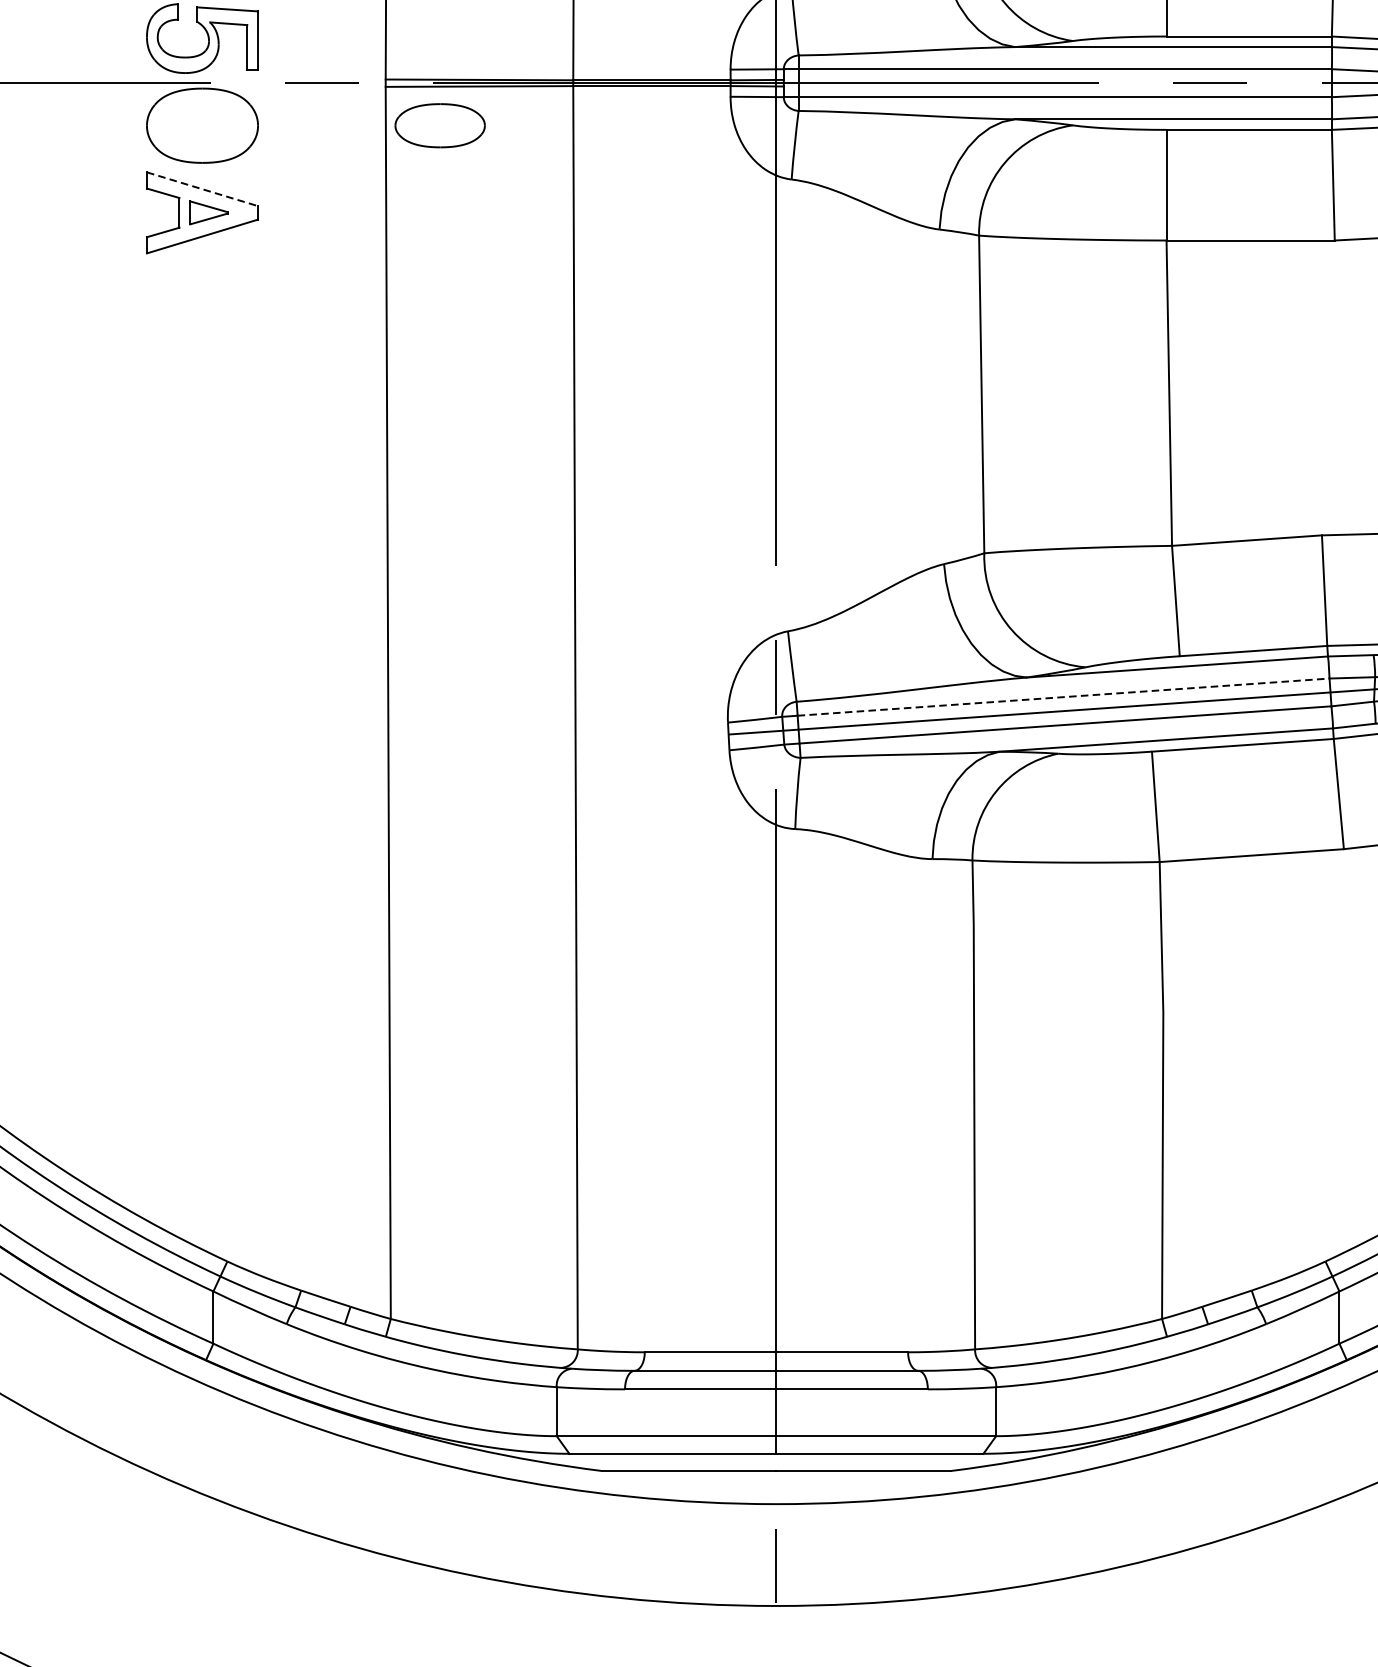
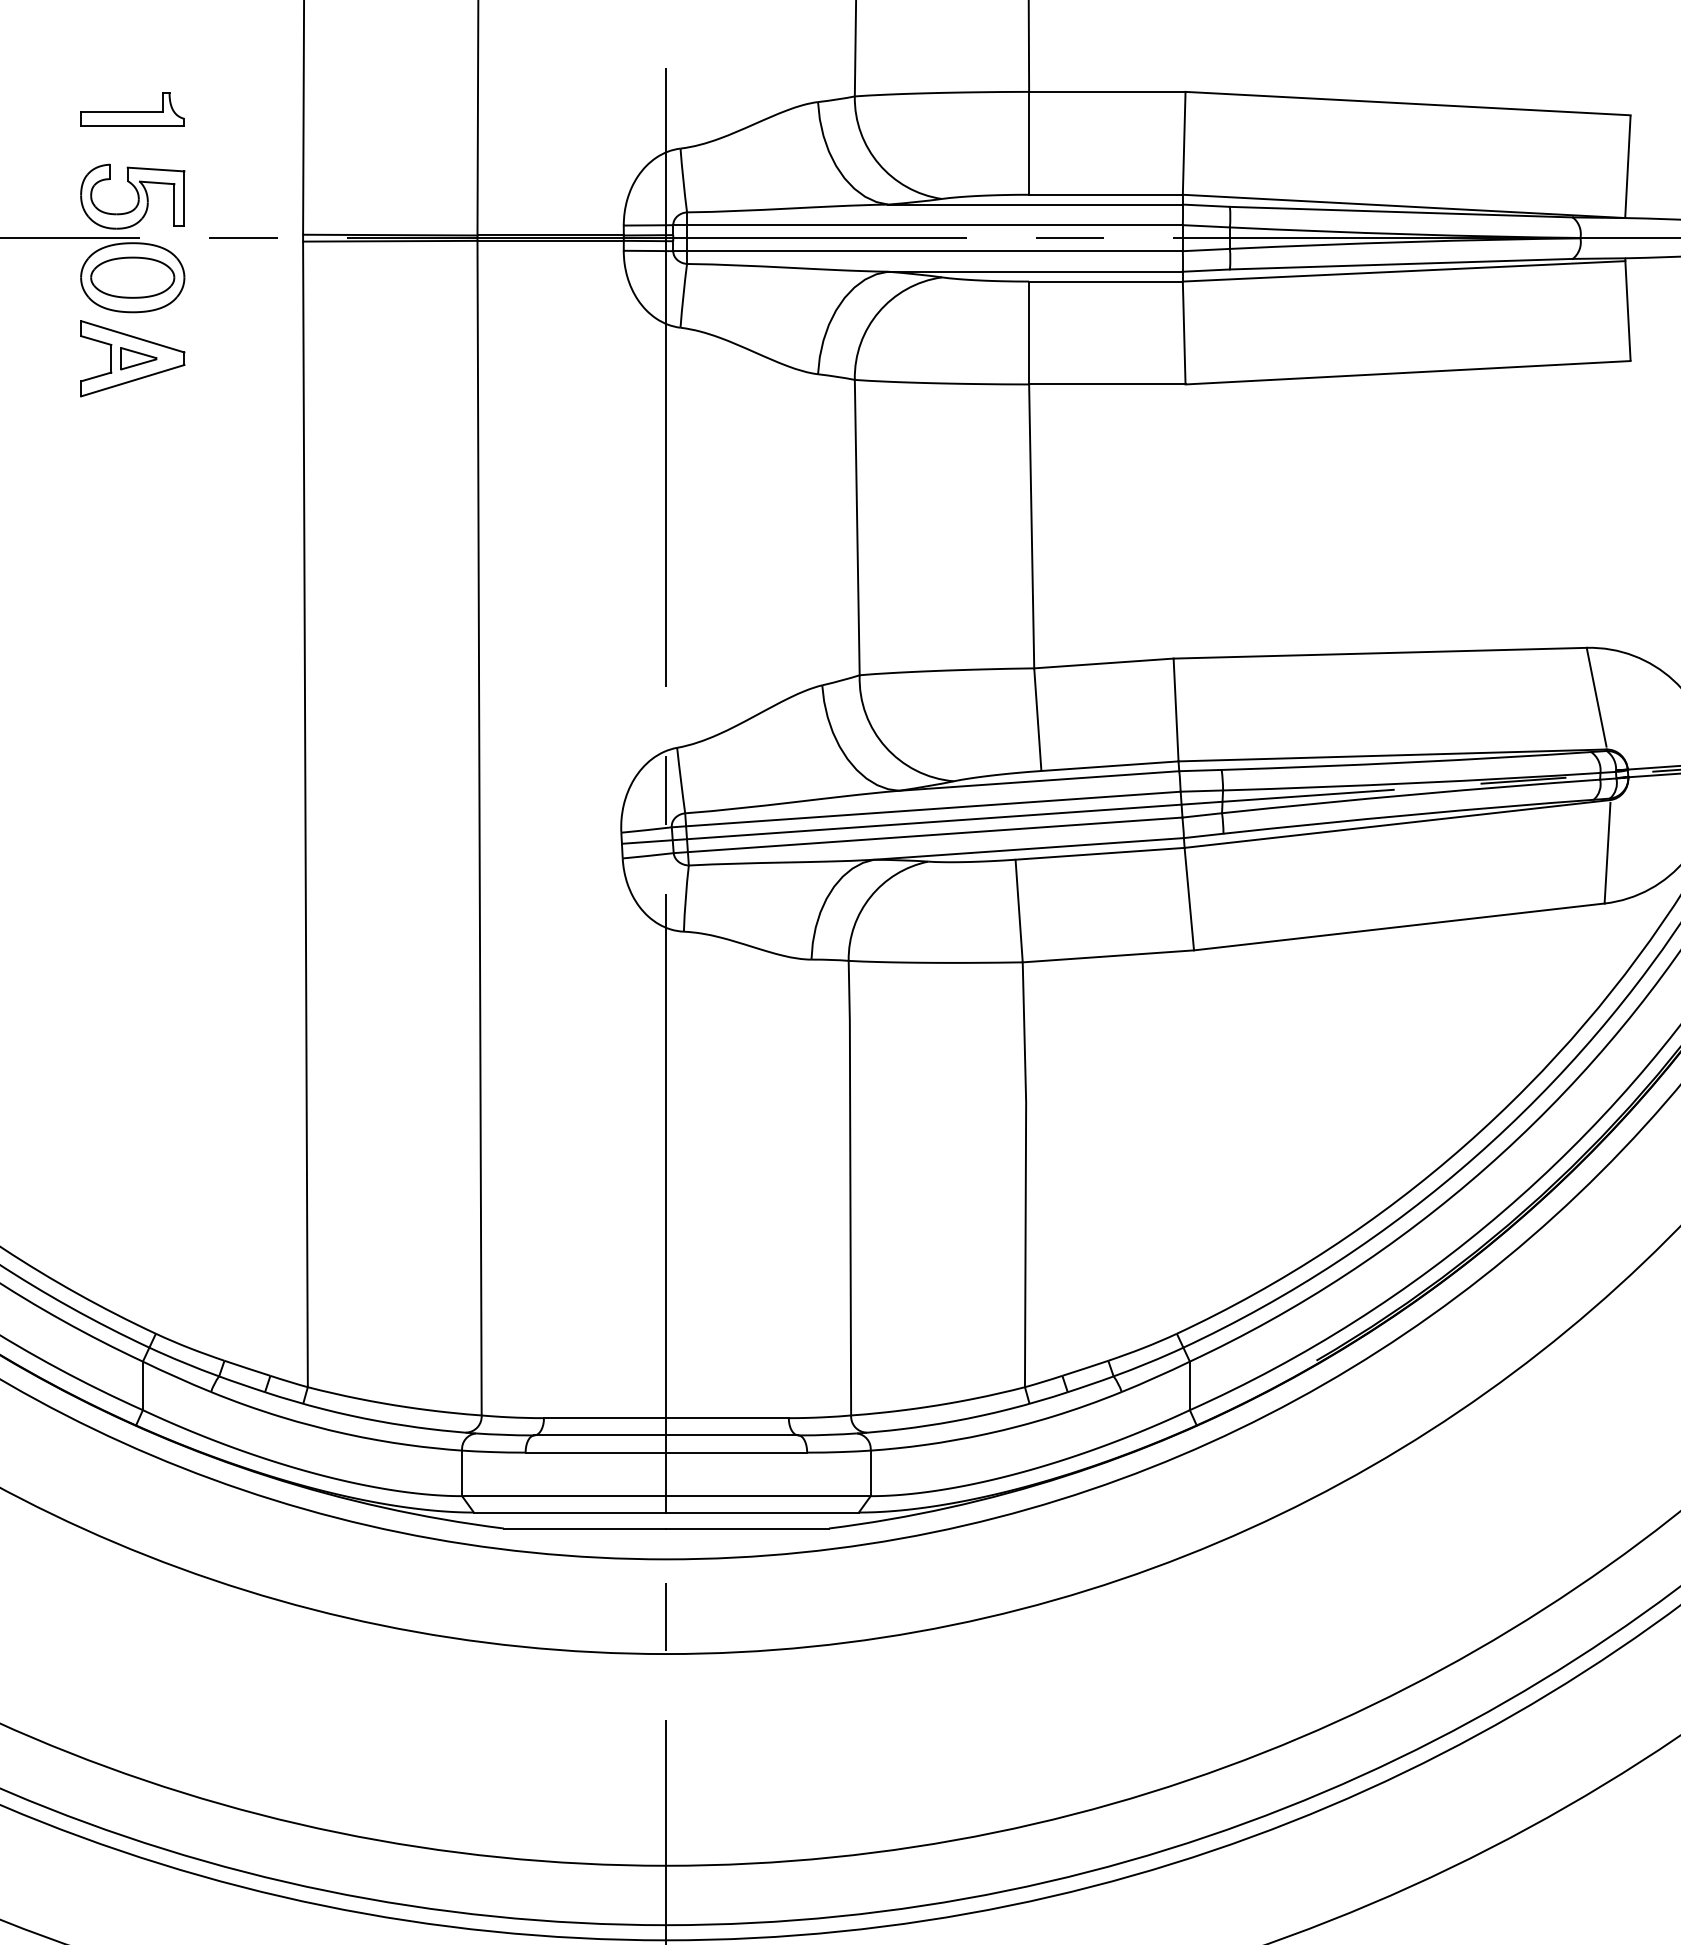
part: (439, 125) -> (132, 277), moved
line: (202, 188) -> (132, 336), dashed -> solid
line: (1063, 697) -> (933, 809), dashed -> solid

